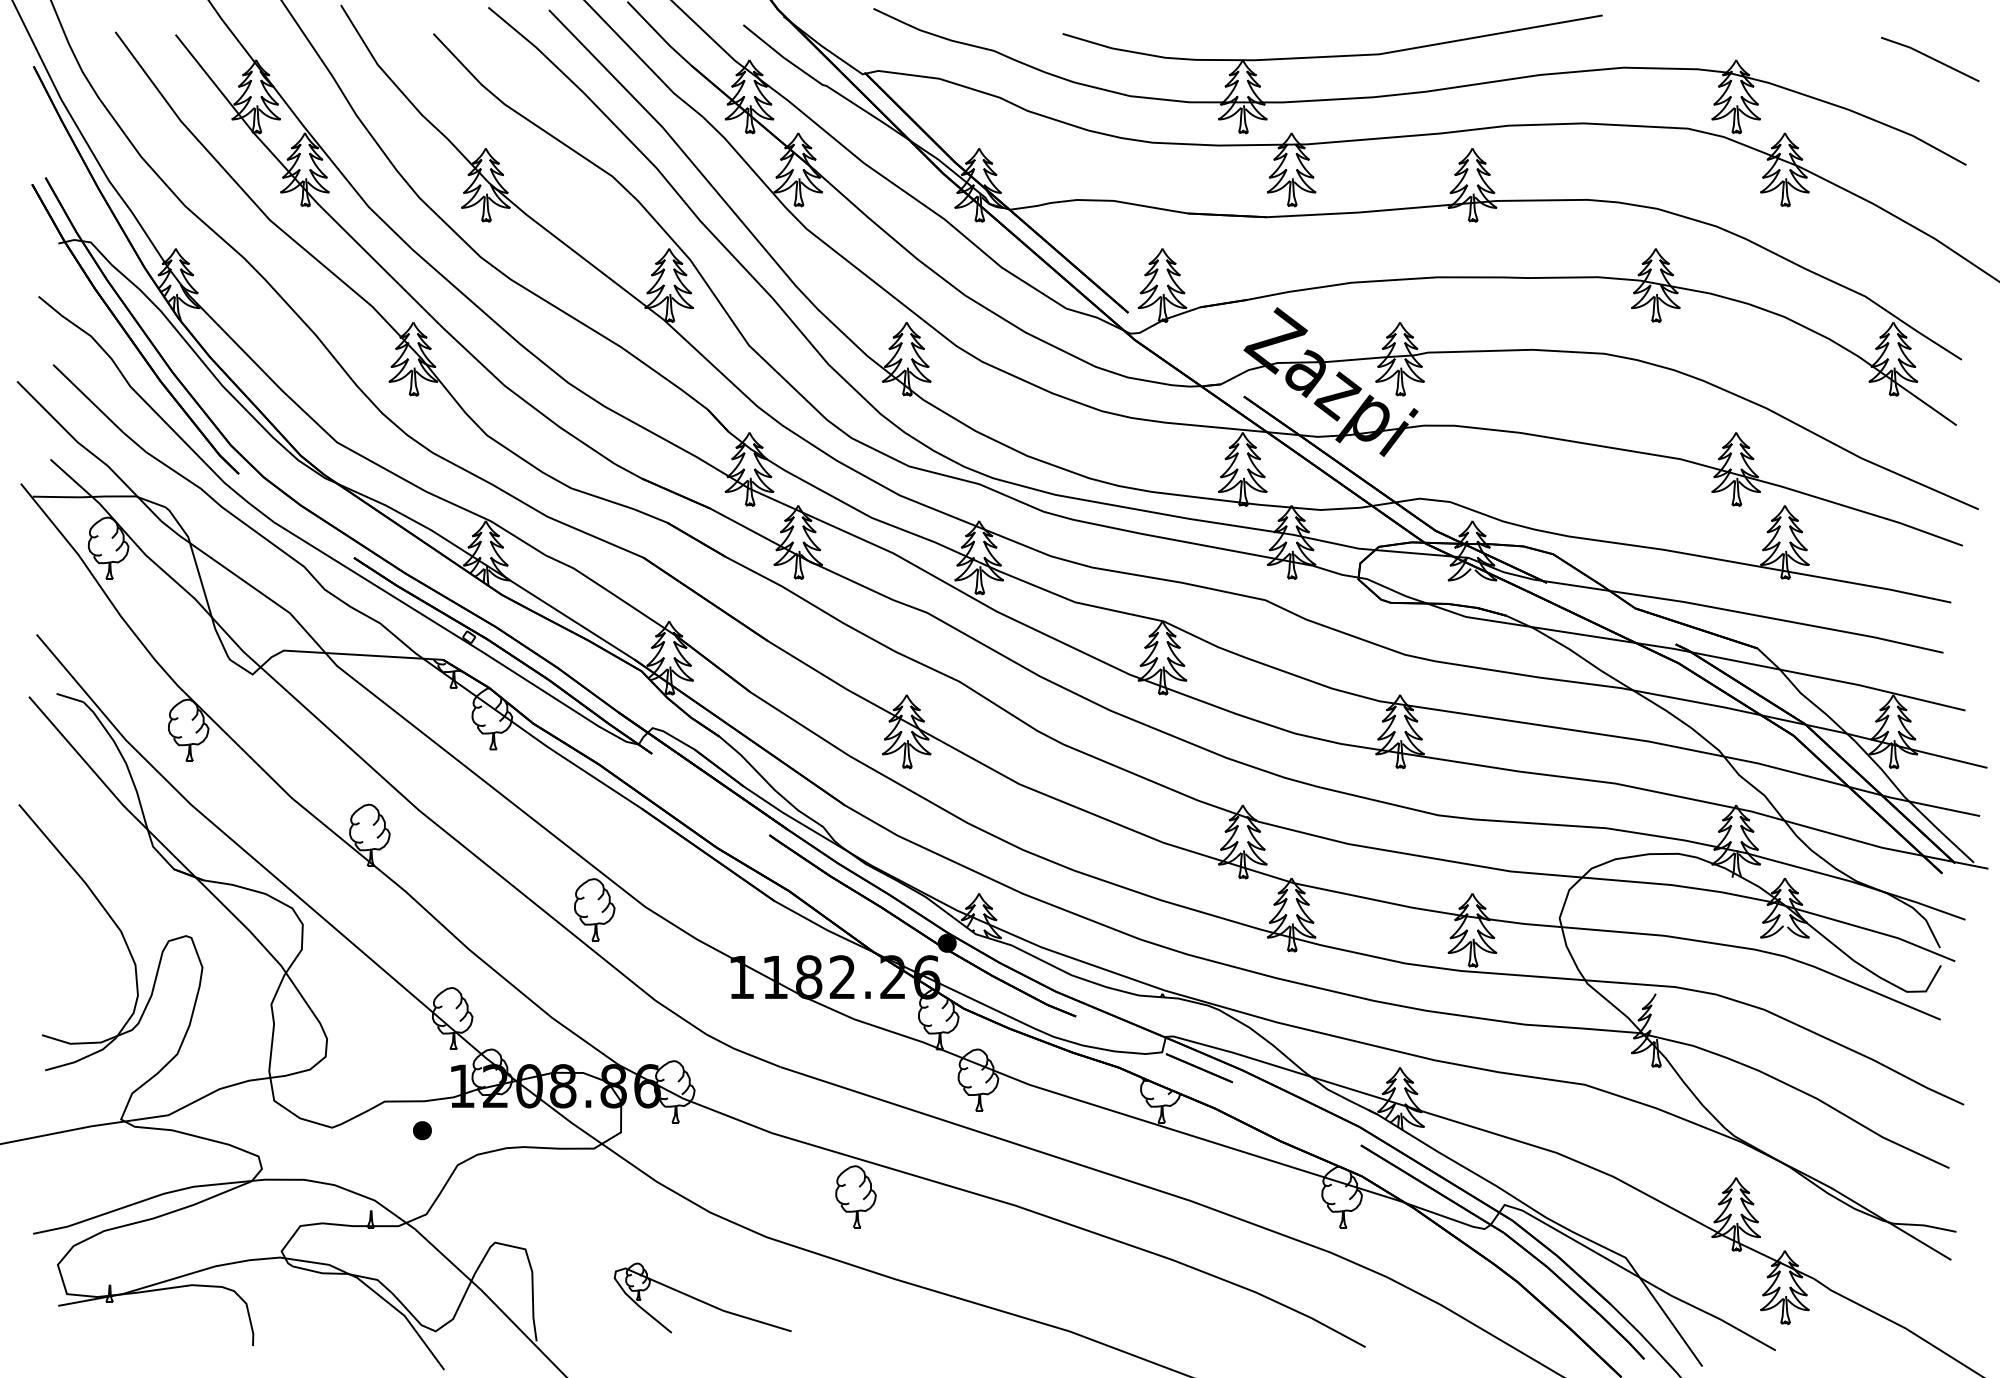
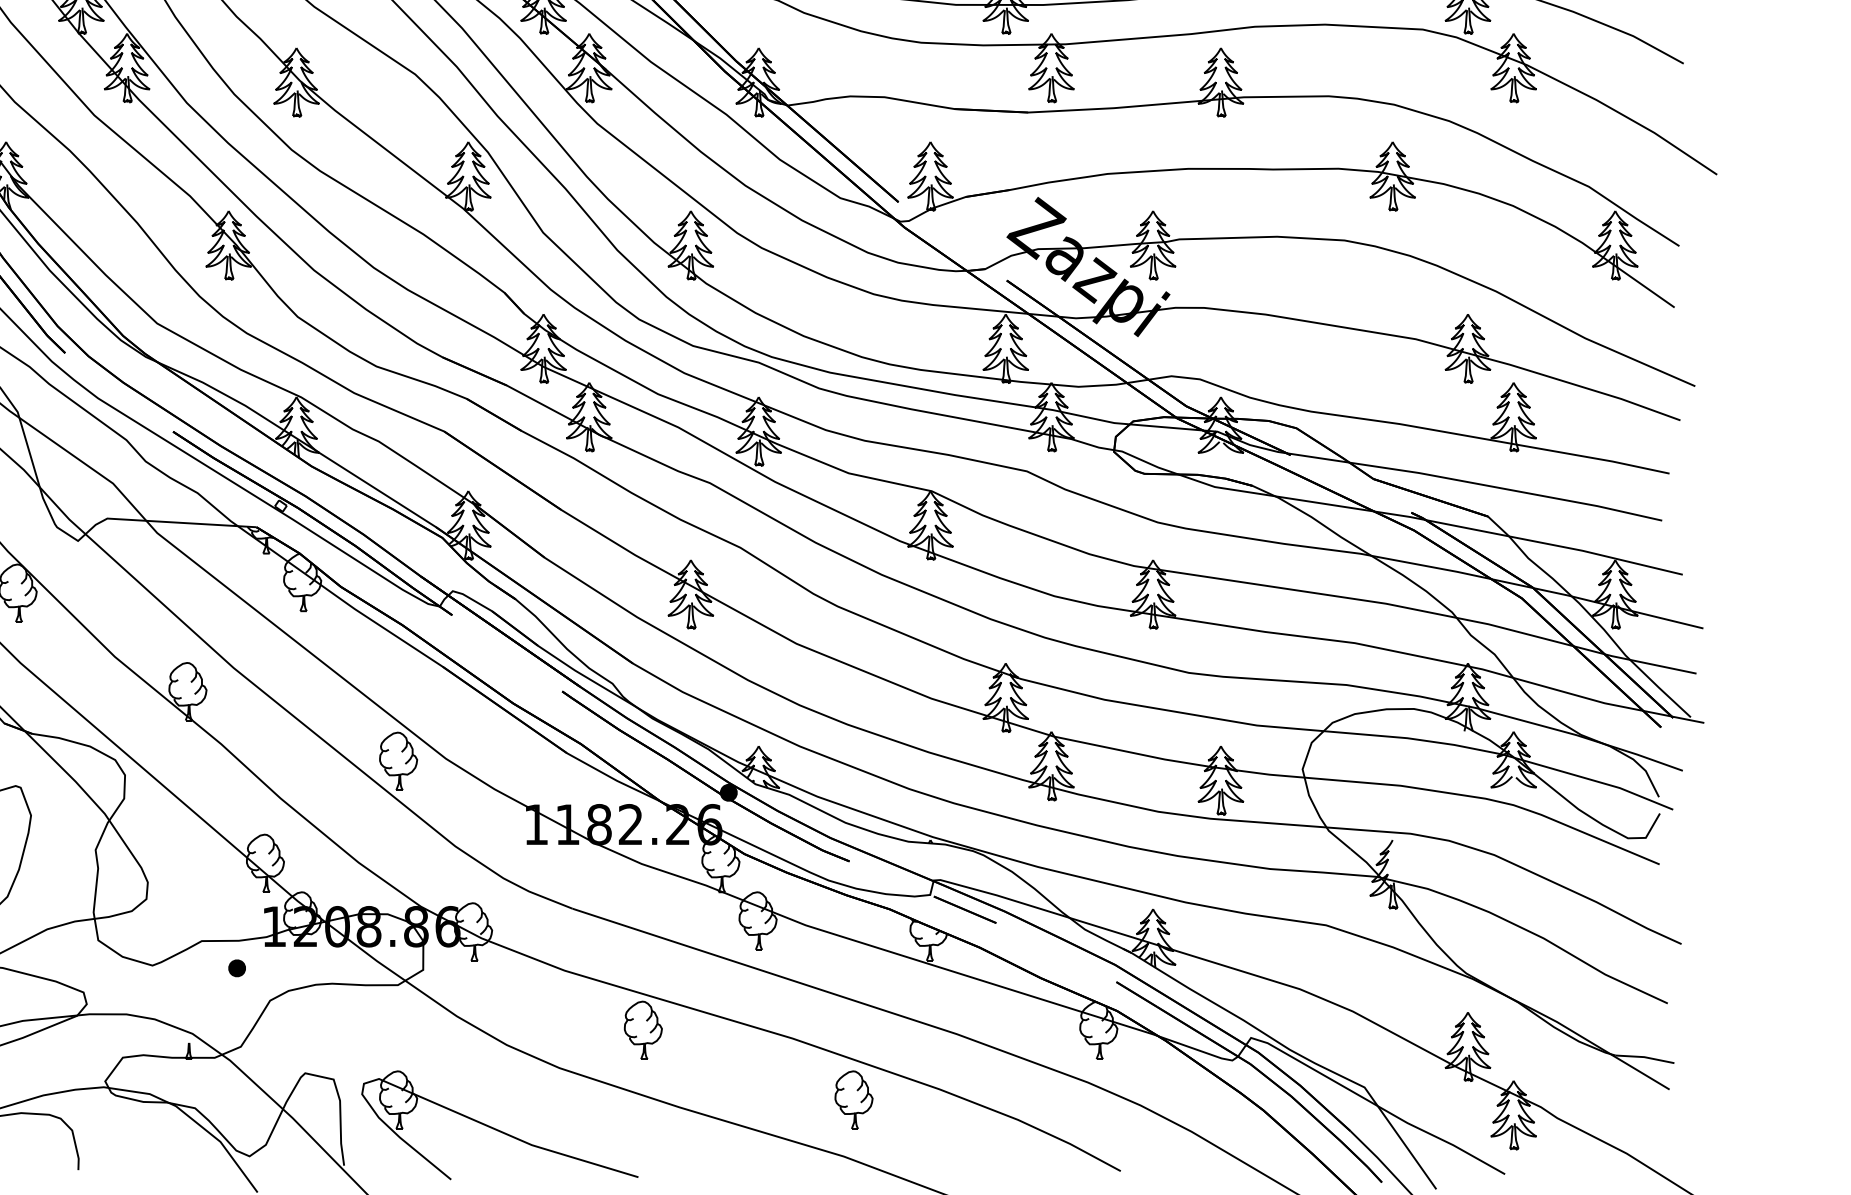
part: (1080, 1270) -> (853, 1099), added
part: (702, 1297) -> (499, 1124), size x1.67

